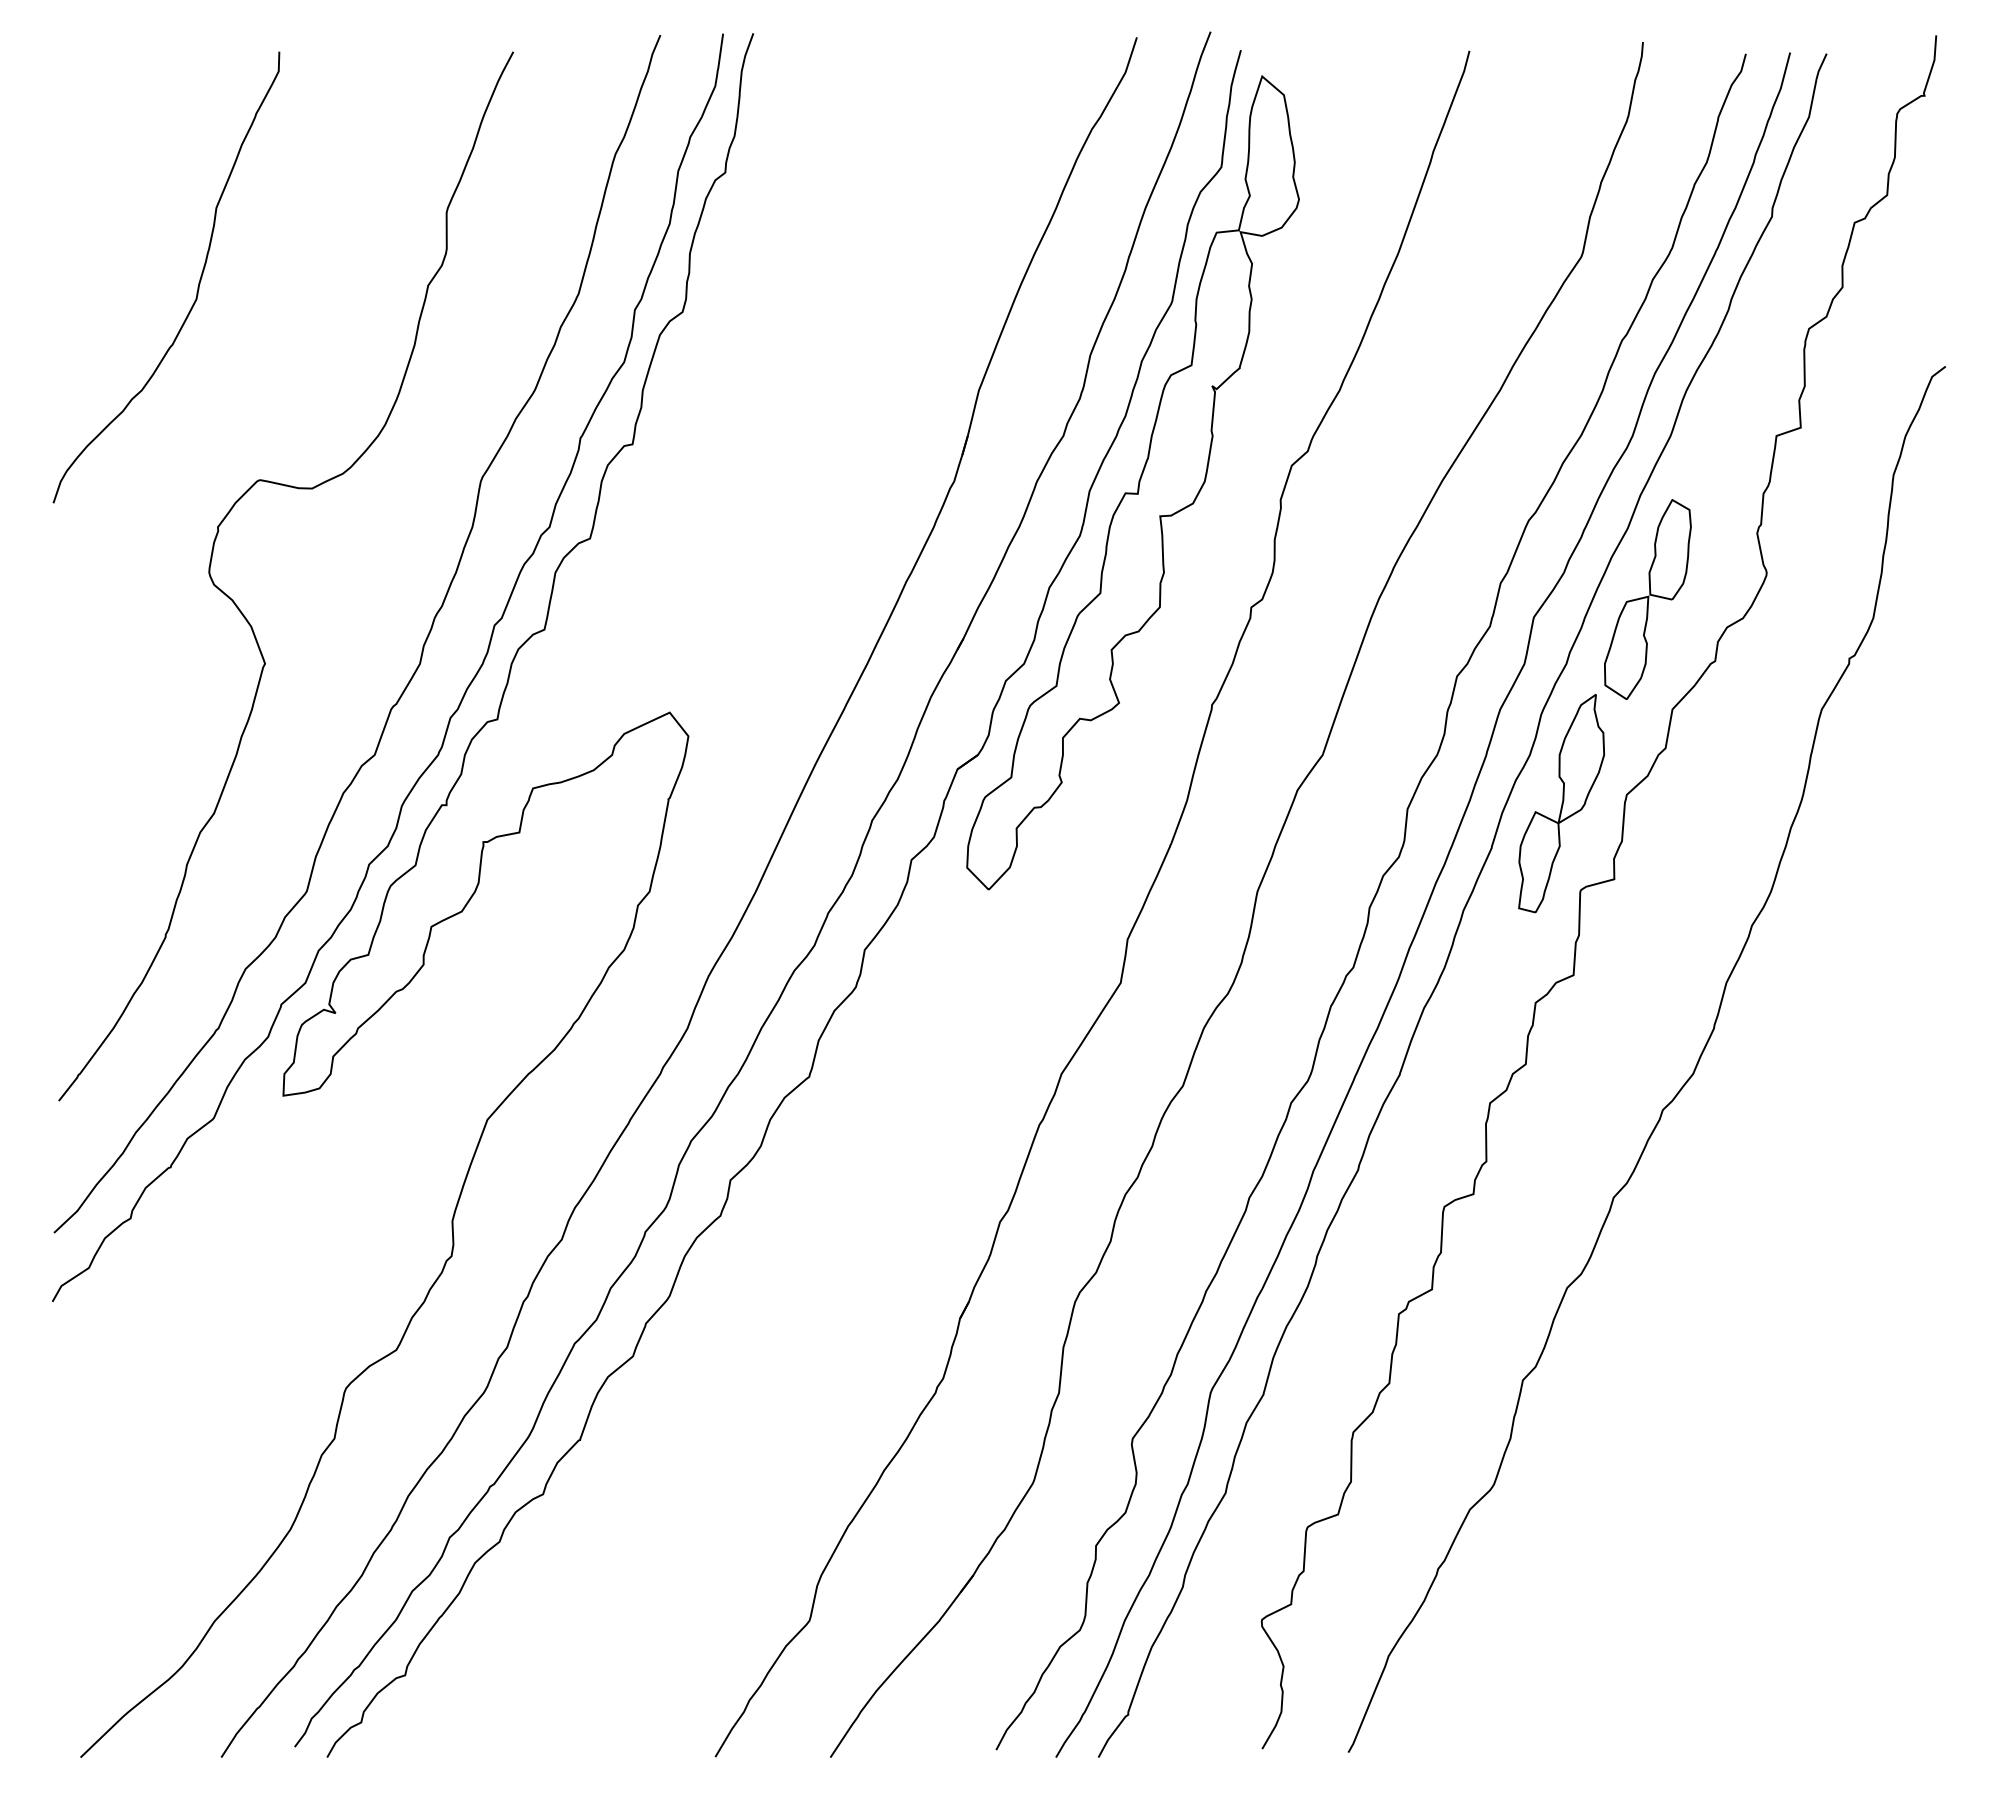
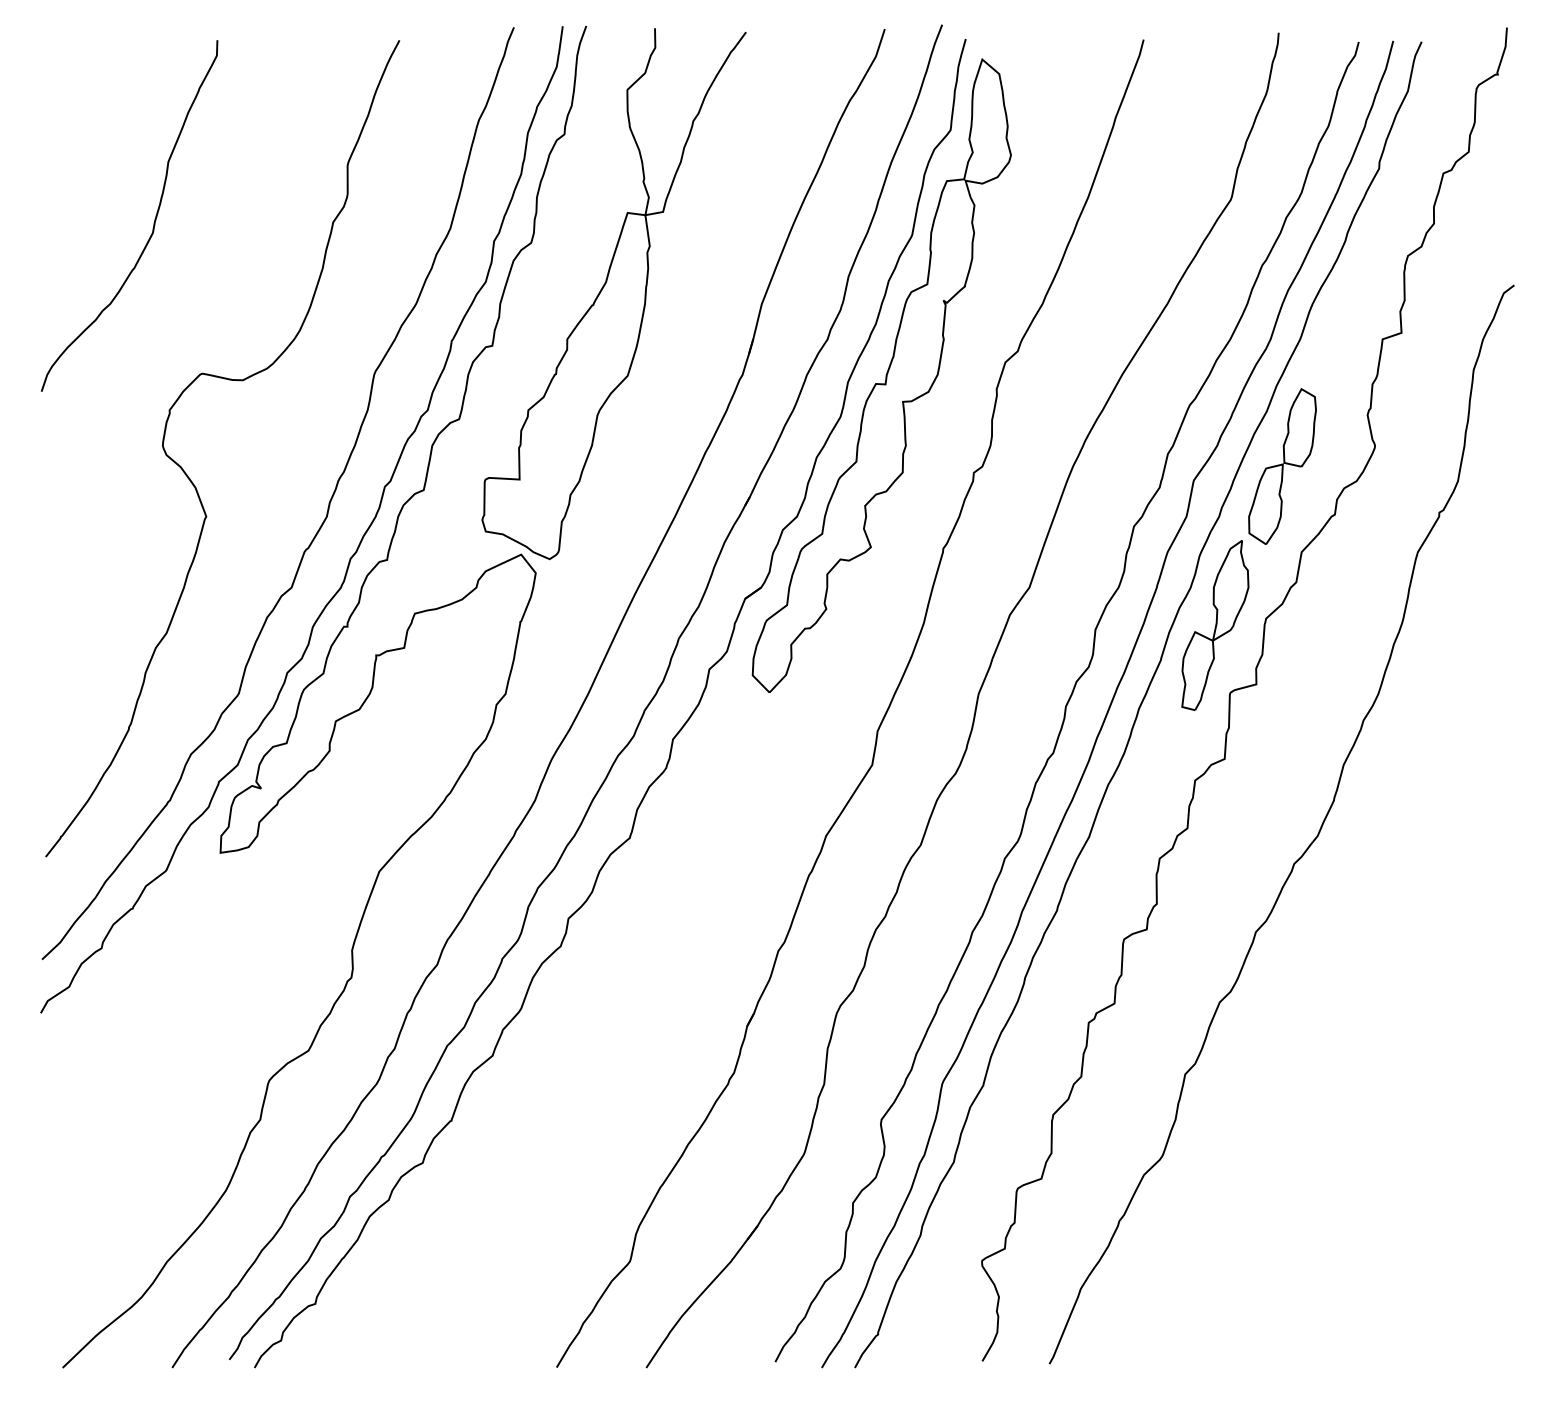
part: (789, 377) -> (614, 293), added

